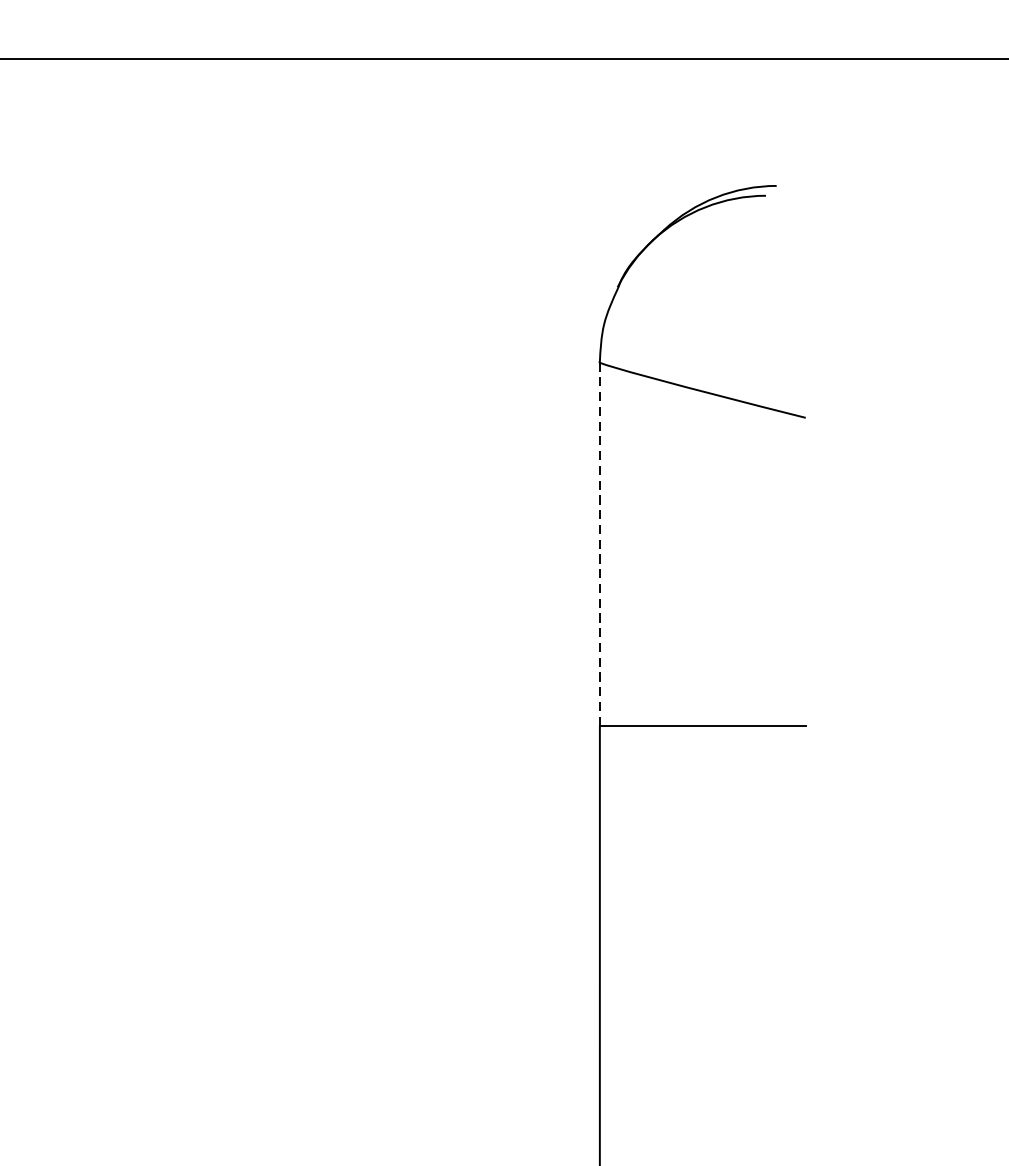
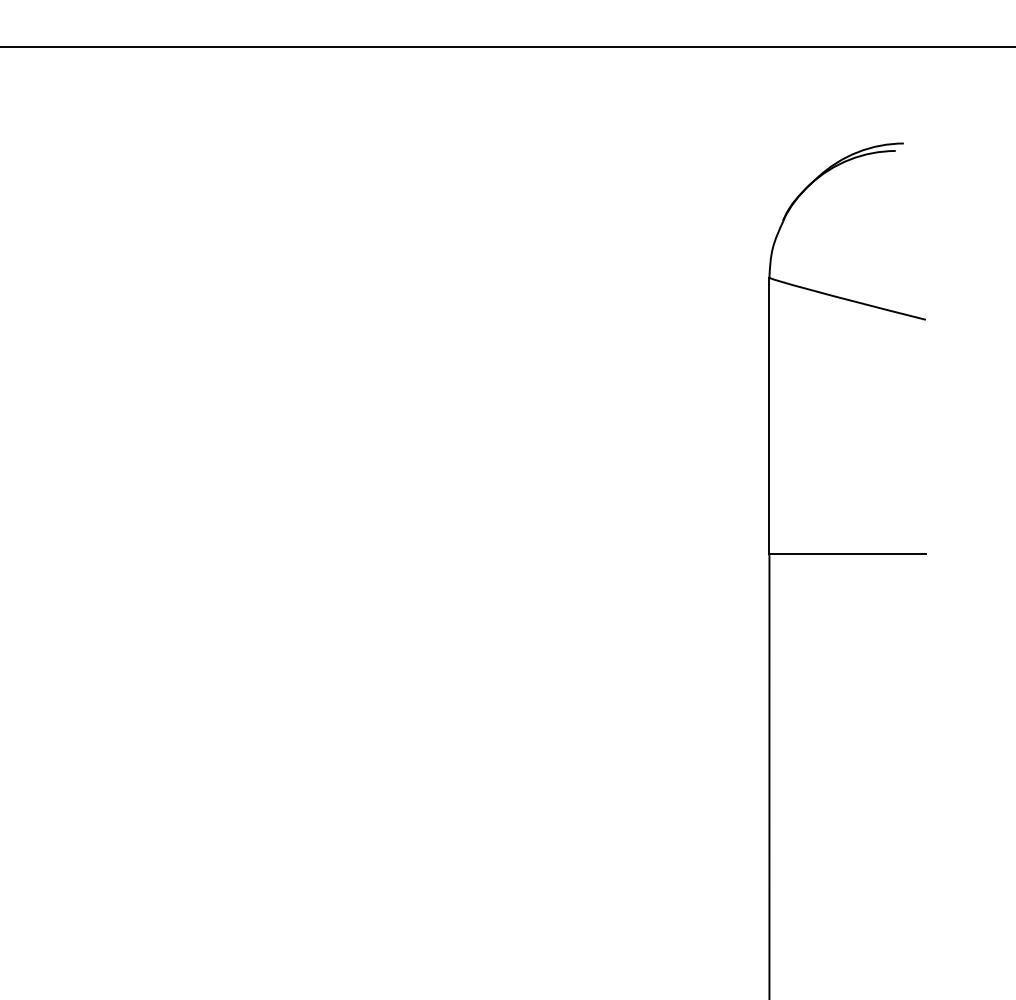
line: (599, 545) -> (769, 416), dashed -> solid

